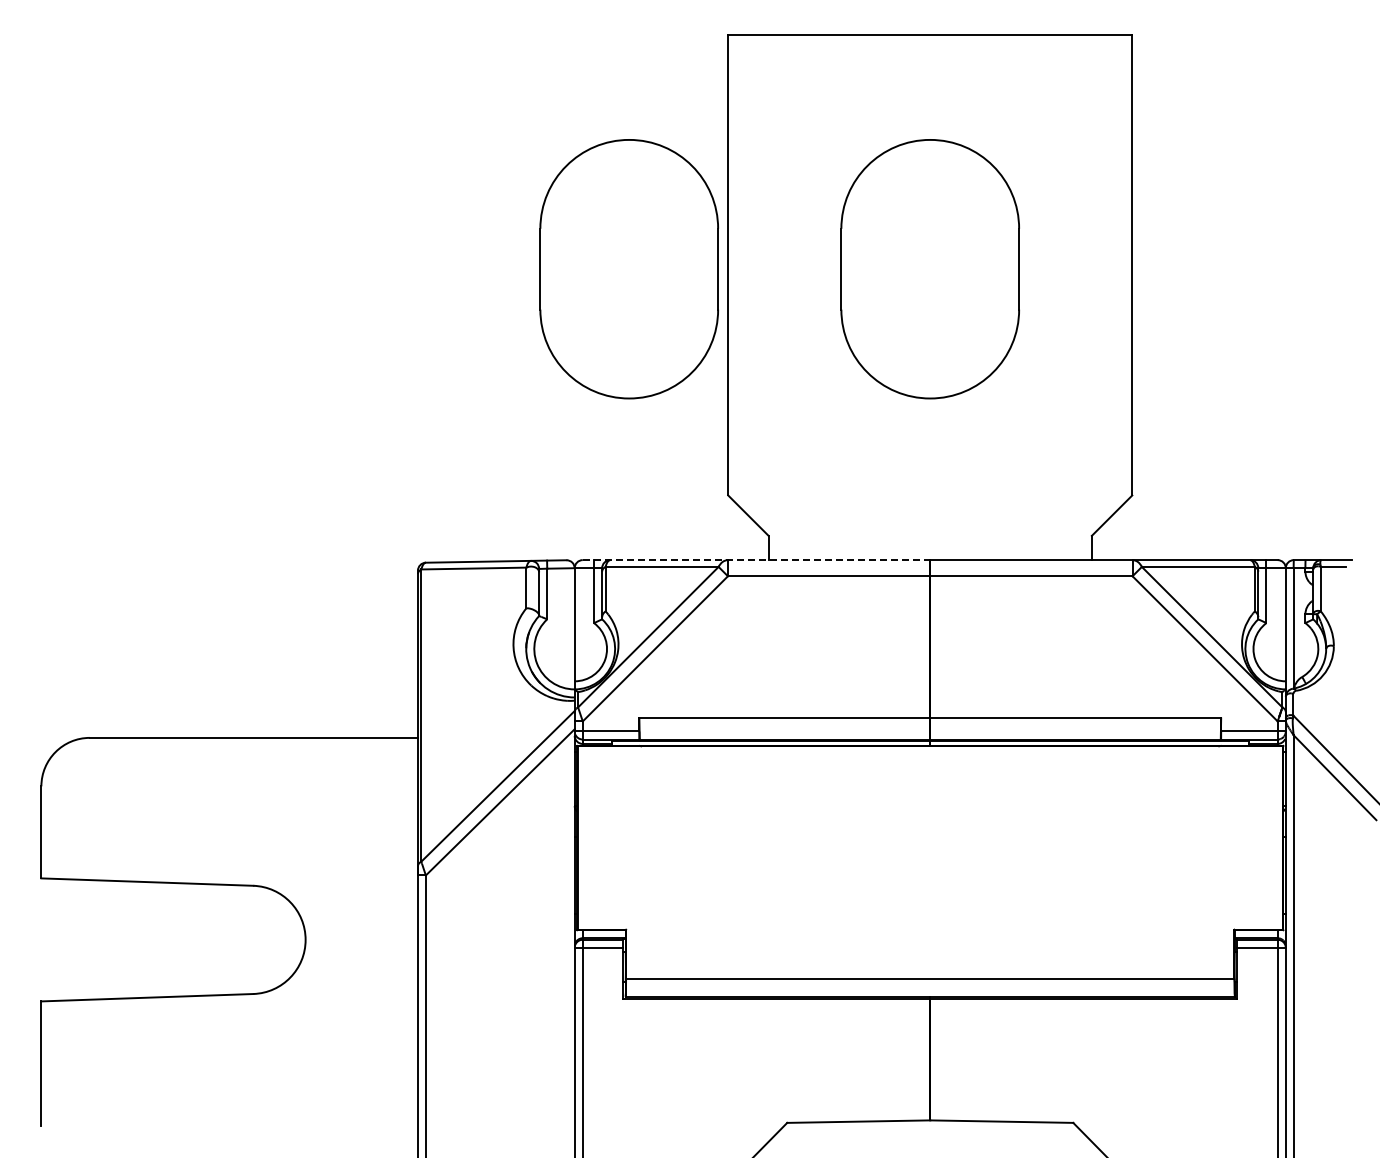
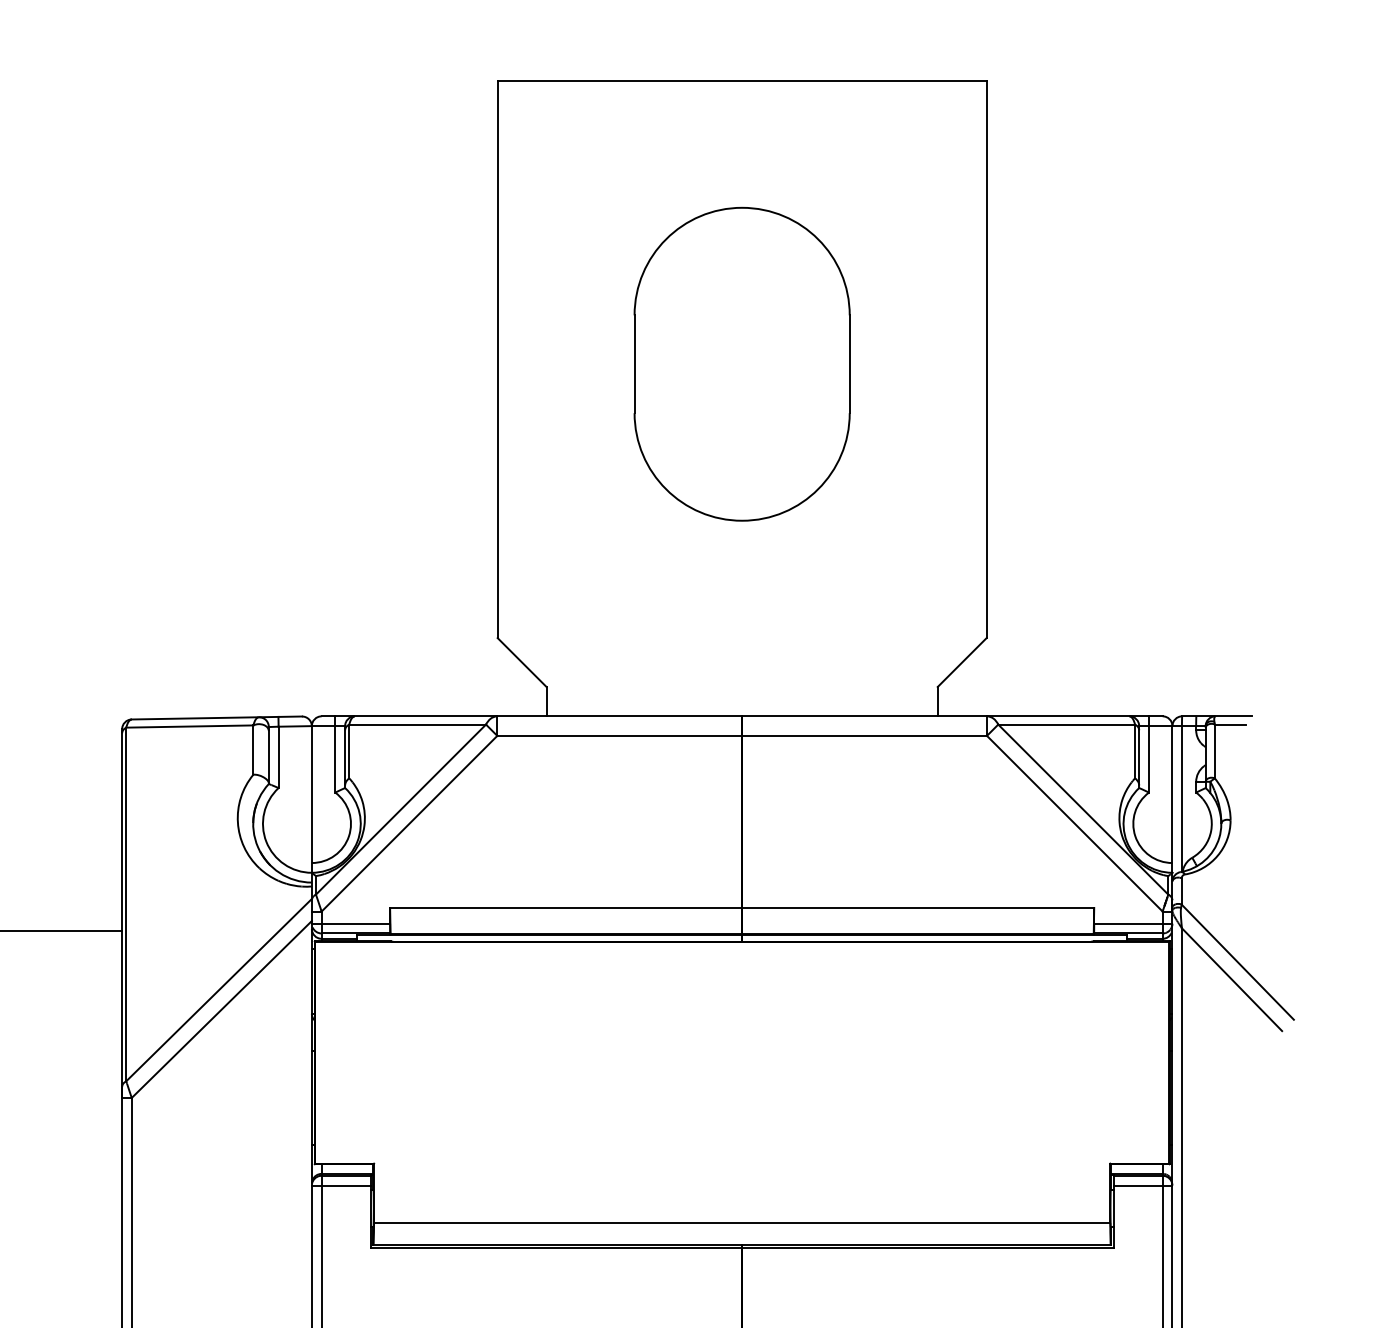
part: (628, 269) -> (376, 364), removed
line: (756, 560) -> (531, 716), dashed -> solid

